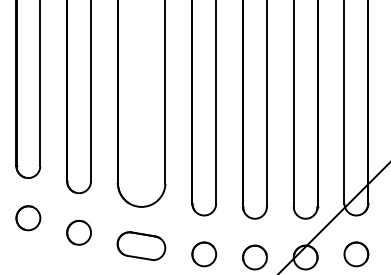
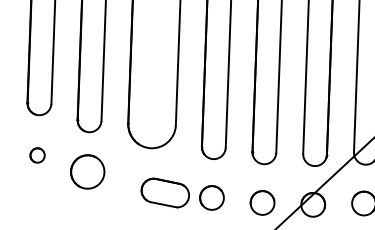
part: (28, 218) -> (37, 155), size x0.6
part: (78, 232) -> (87, 171), size x1.4
part: (141, 245) -> (165, 192), moved

